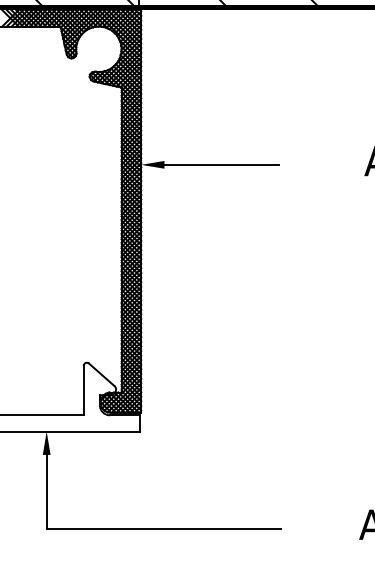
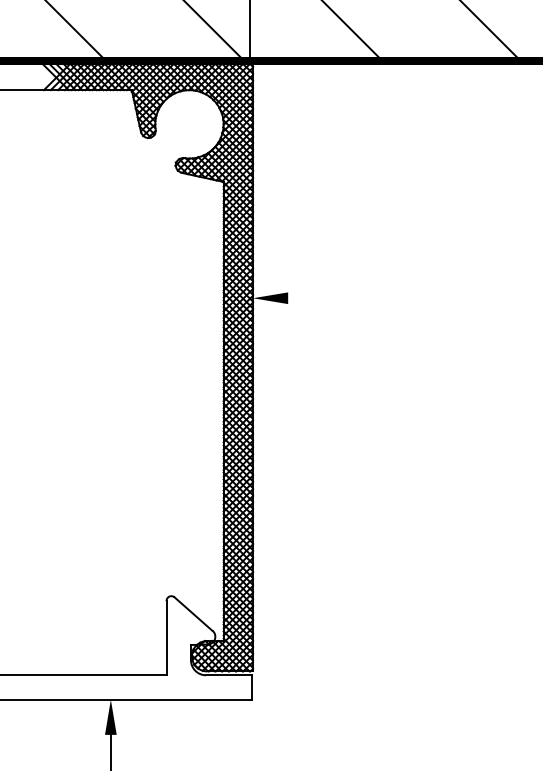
line: (221, 164) -> (374, 297), removed

